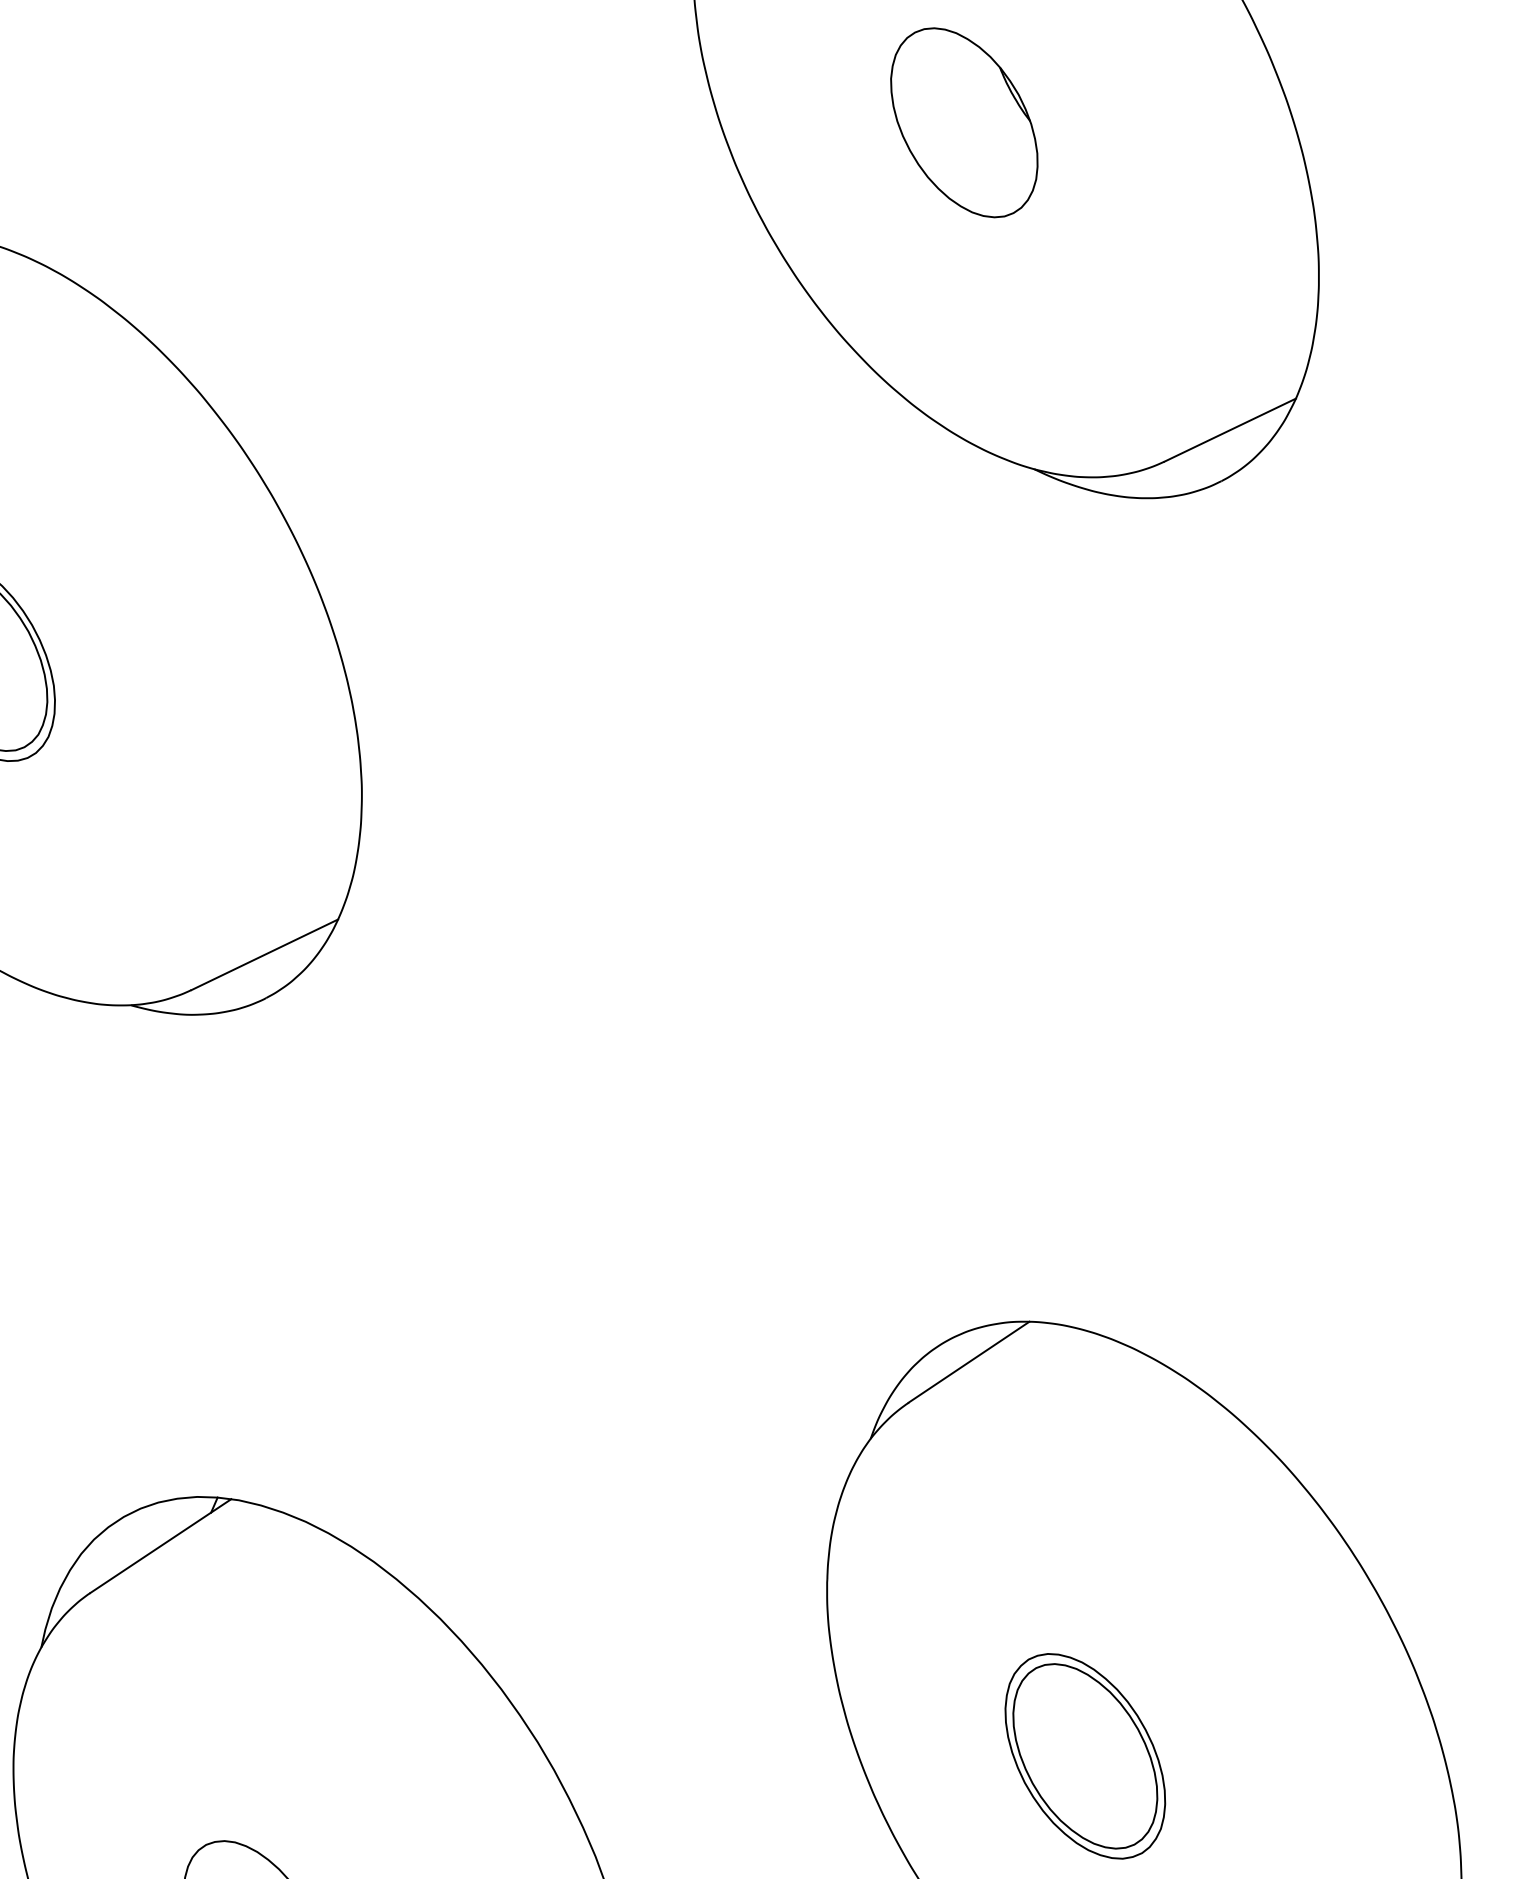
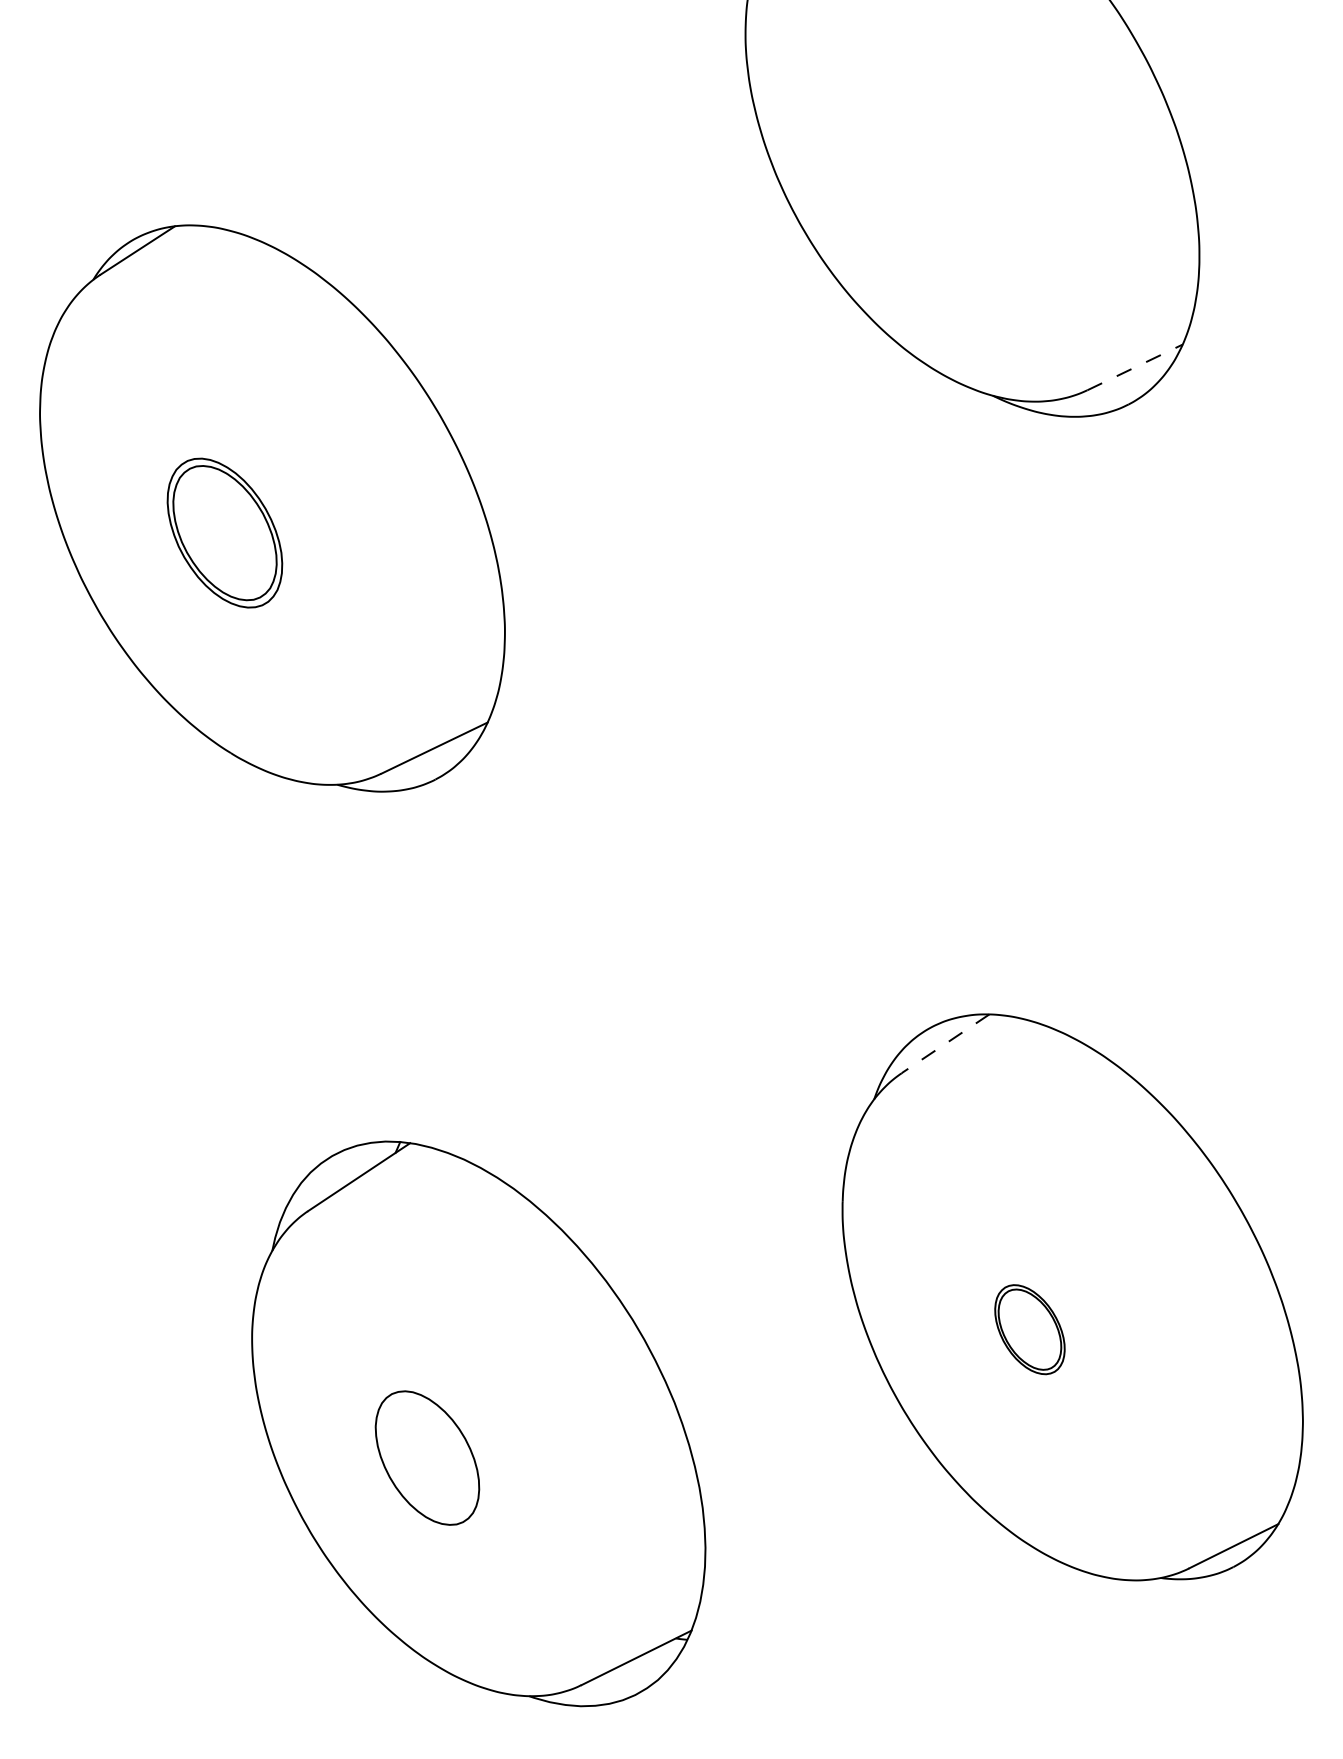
part: (964, 121) -> (942, 143), removed
line: (1230, 430) -> (1135, 367), solid -> dashed
line: (968, 1361) -> (945, 1043), solid -> dashed
part: (1084, 1755) -> (1029, 1329), size x0.6

